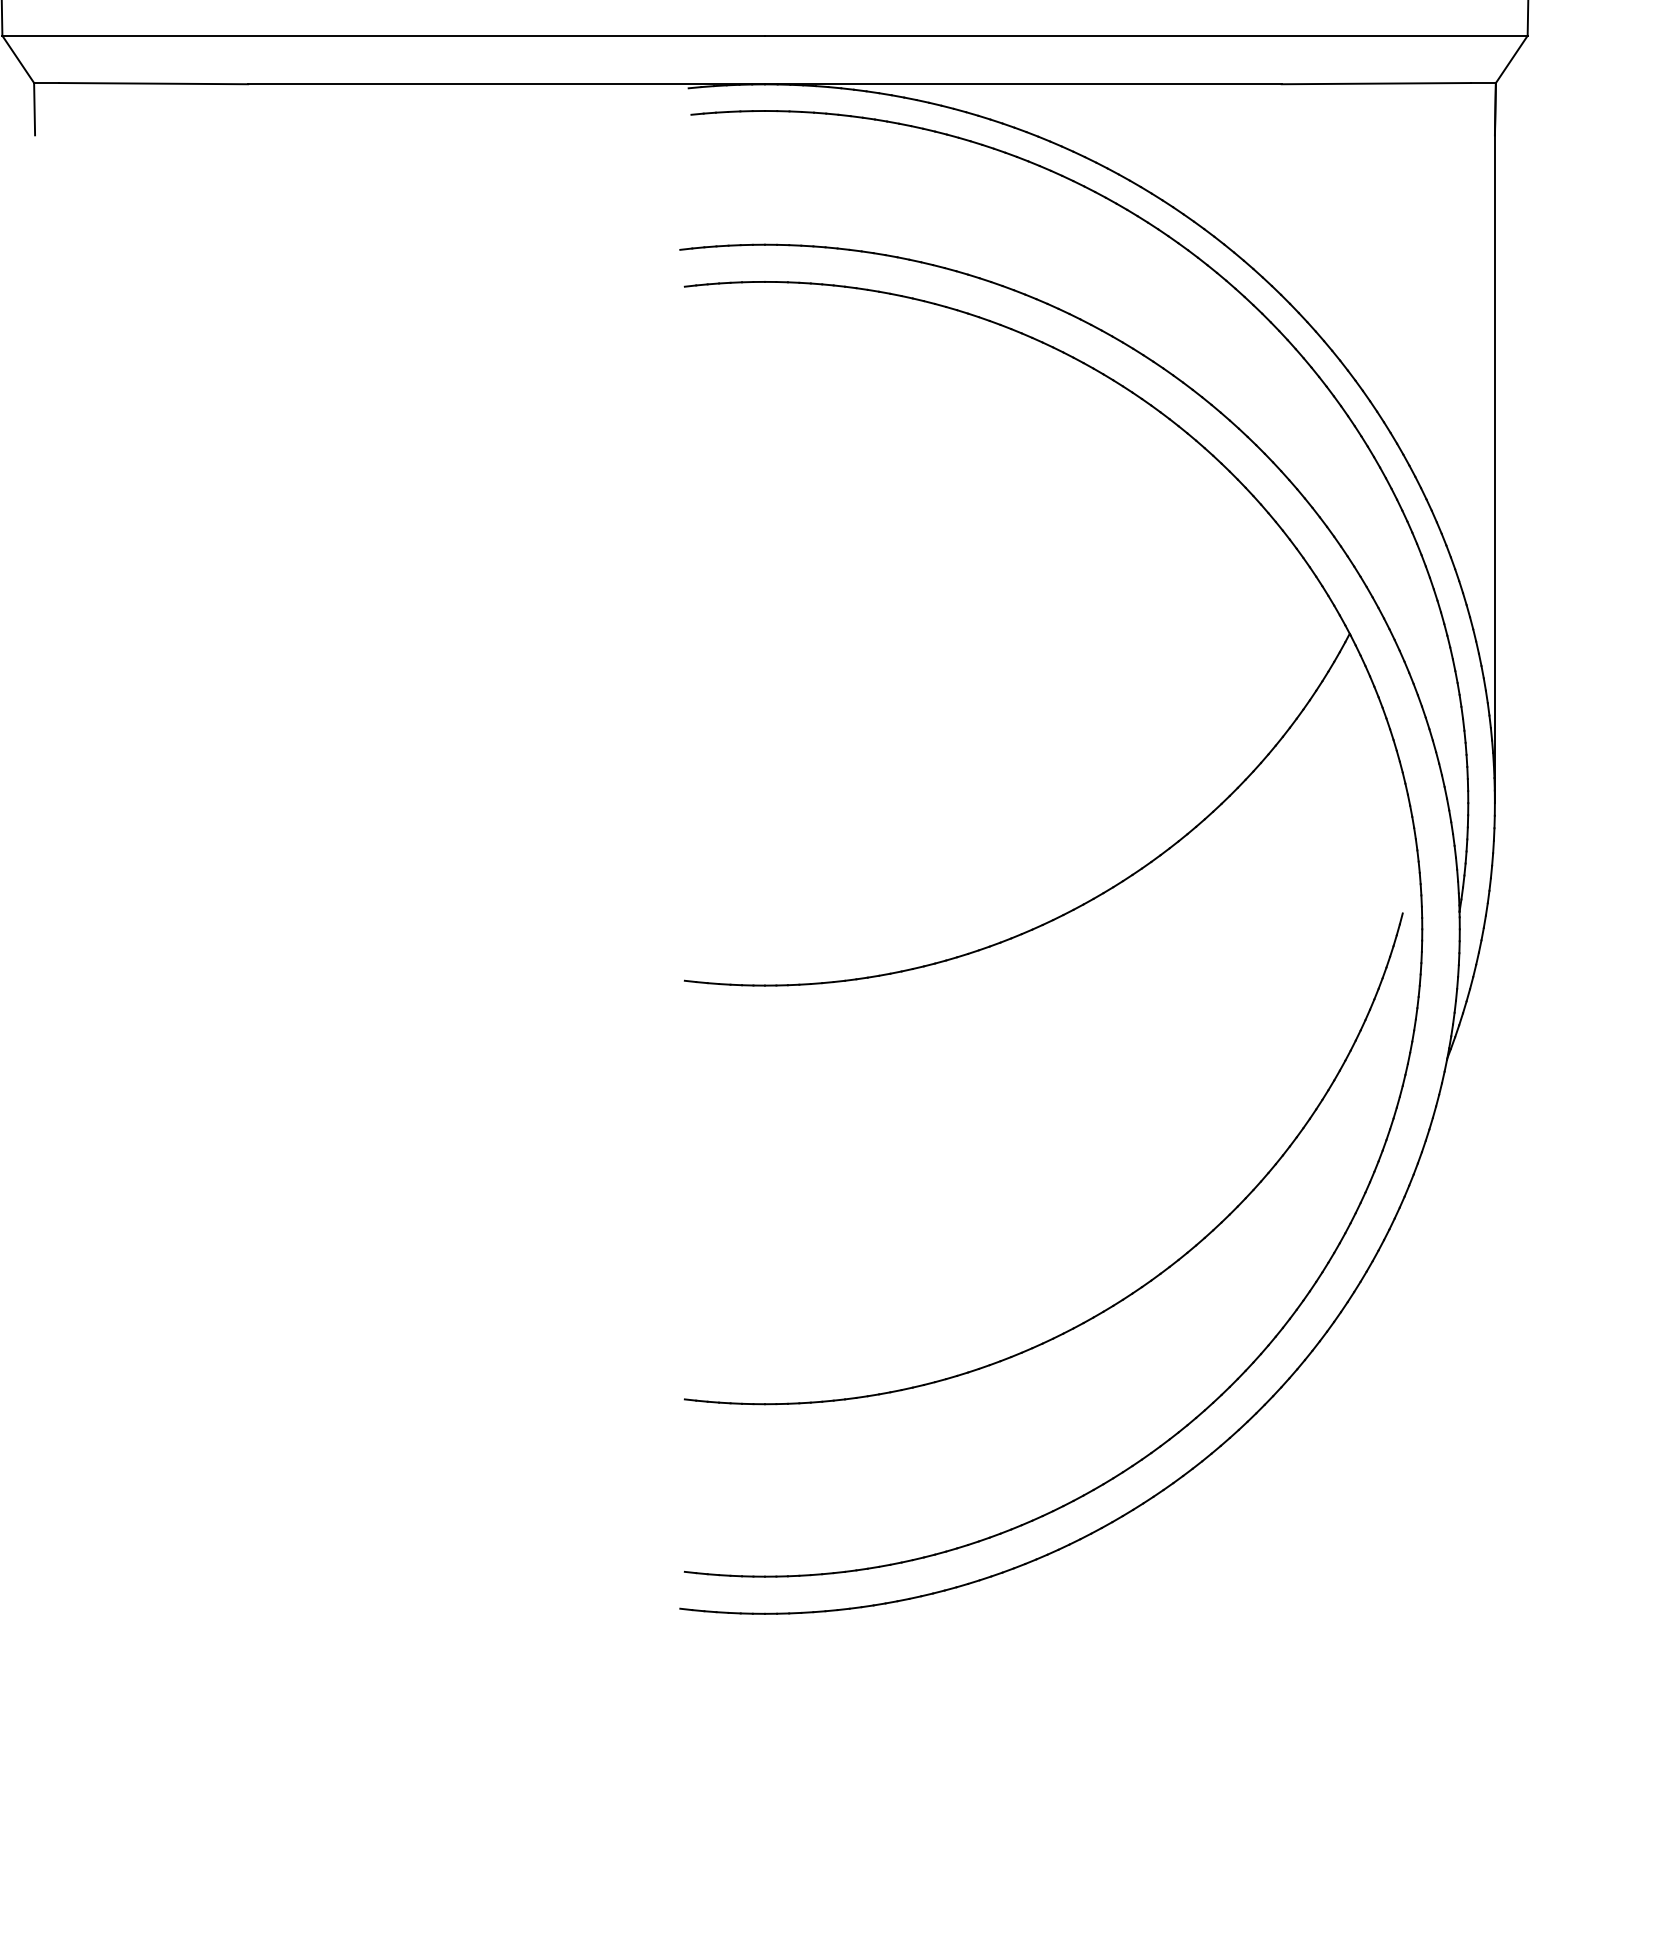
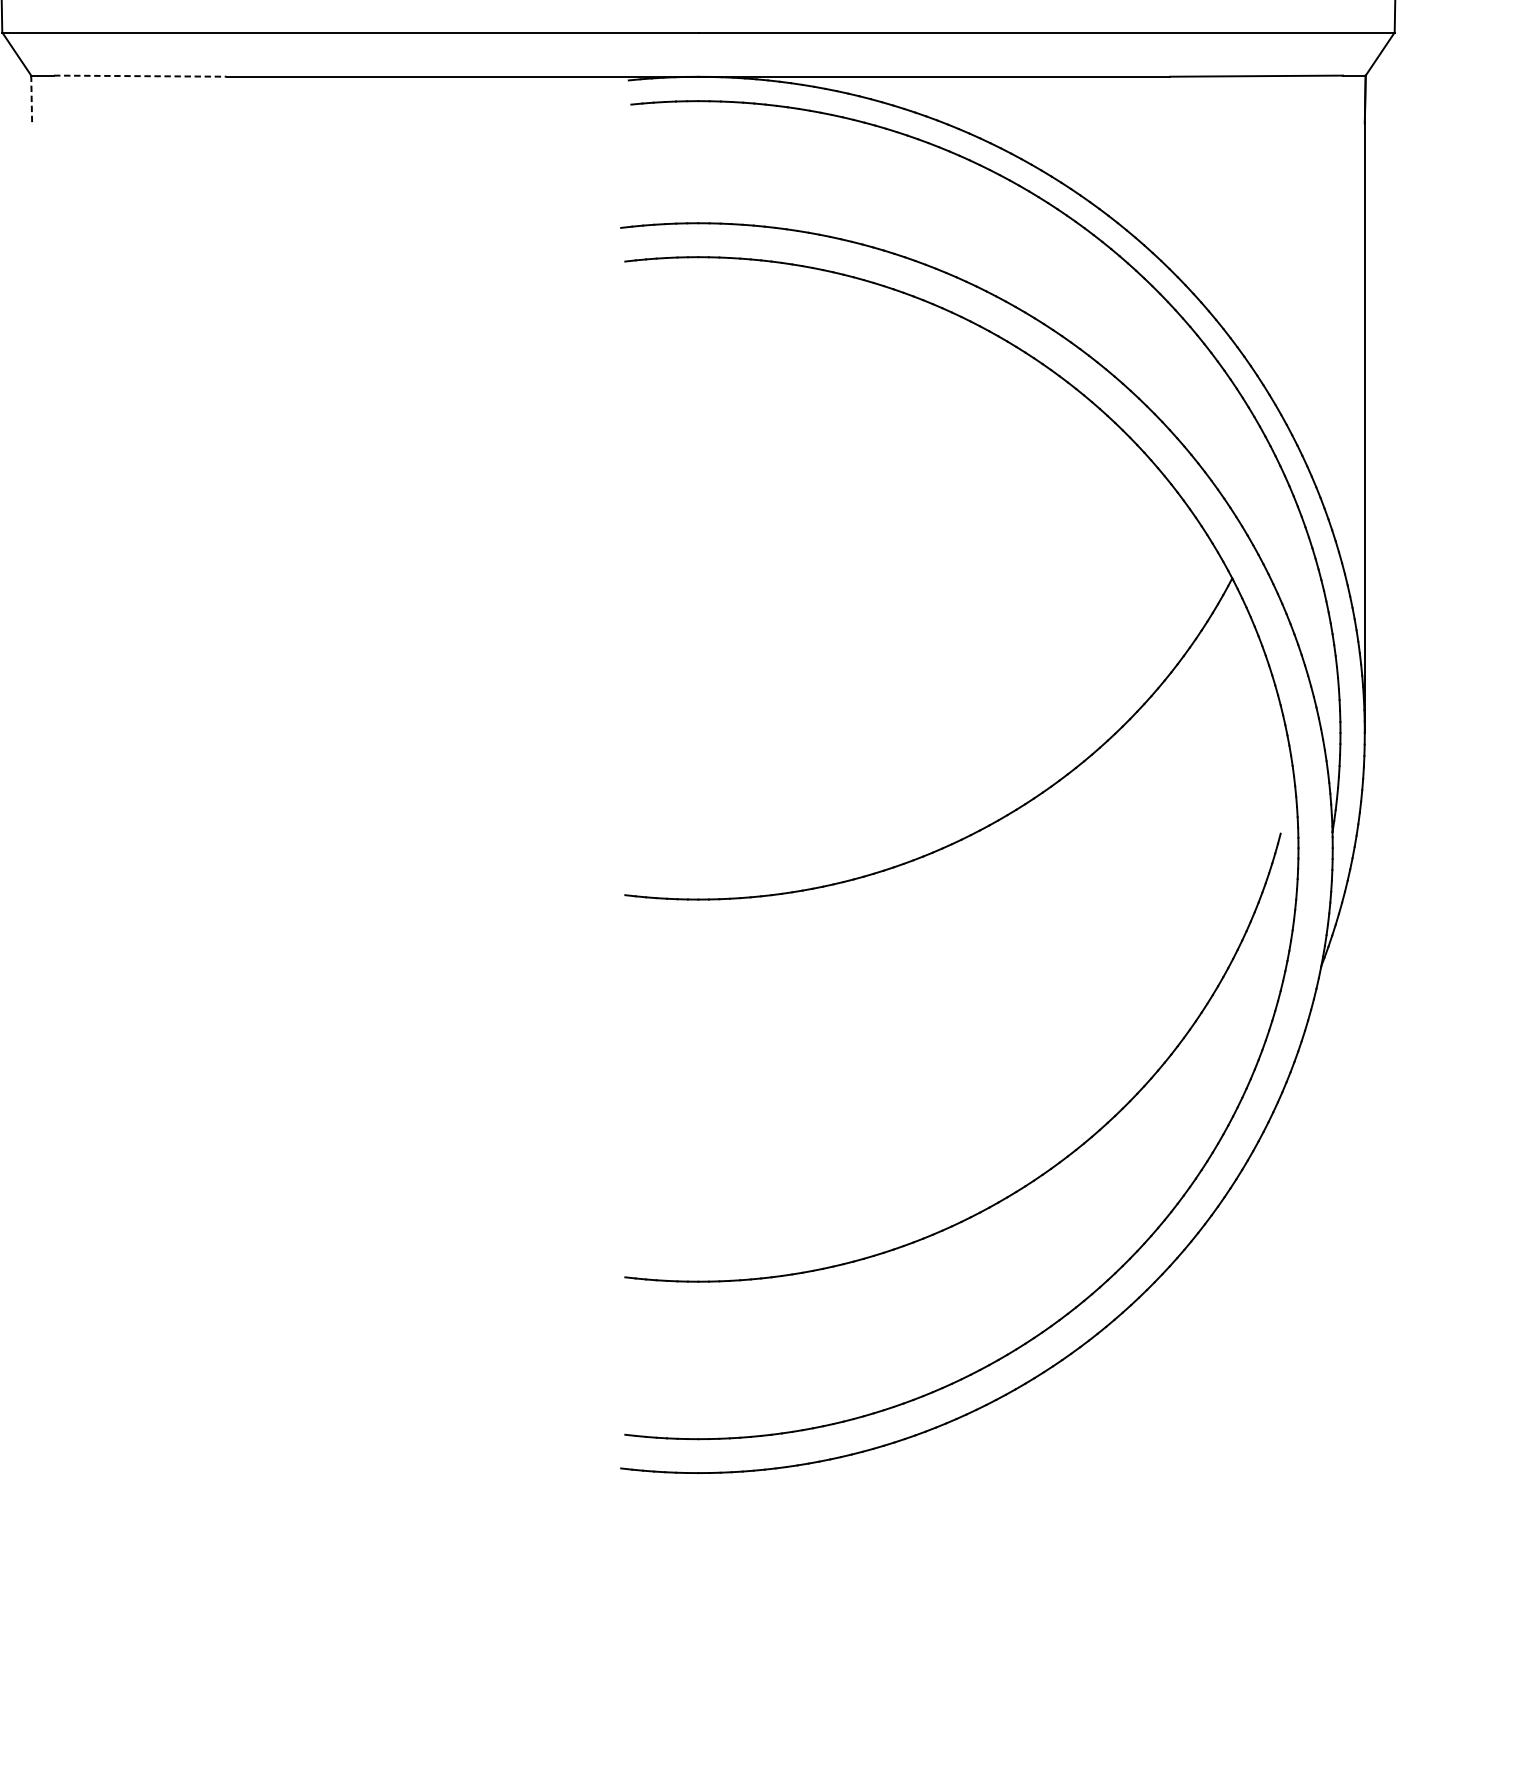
line: (153, 83) -> (140, 76), solid -> dashed
line: (34, 109) -> (31, 99), solid -> dashed

